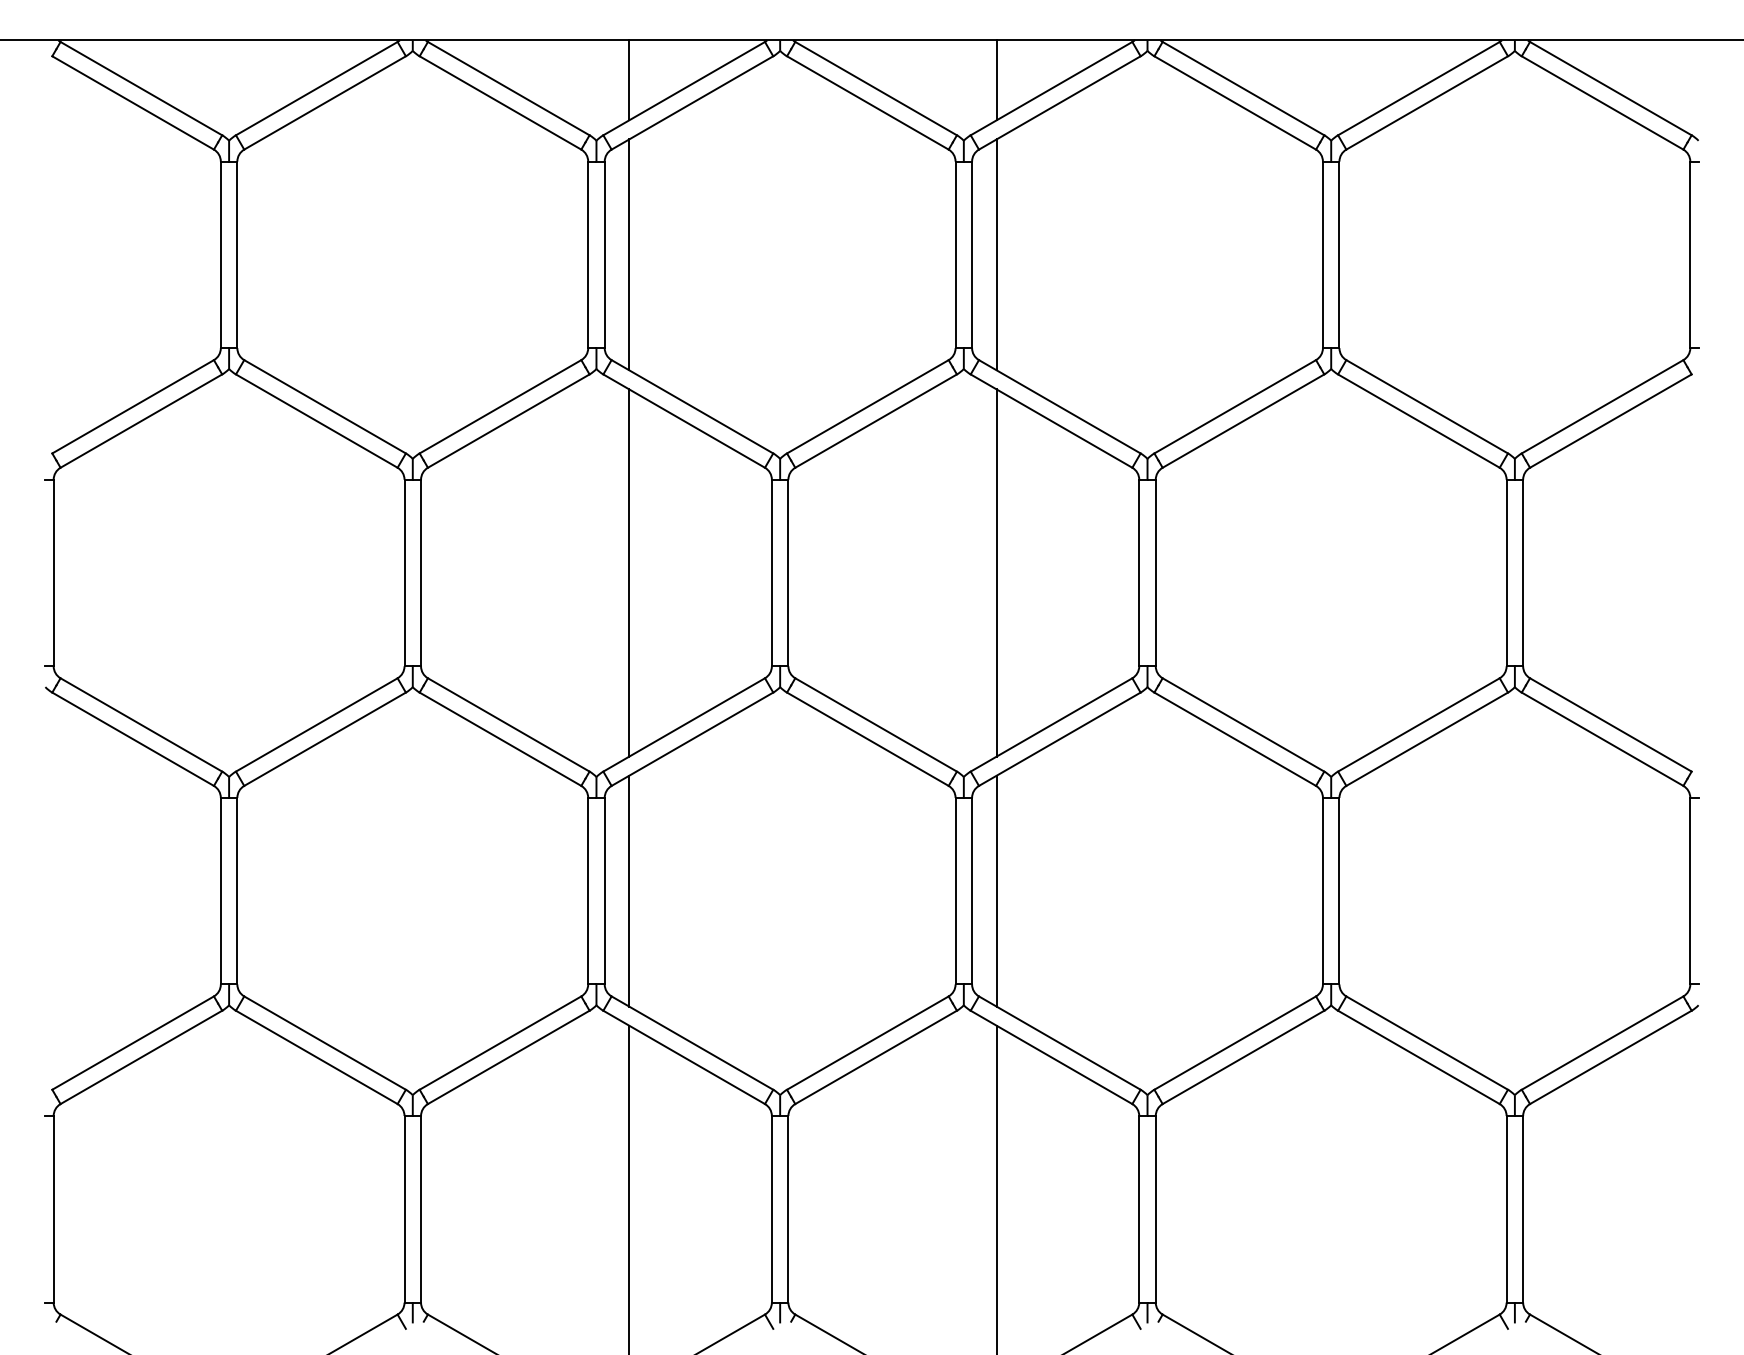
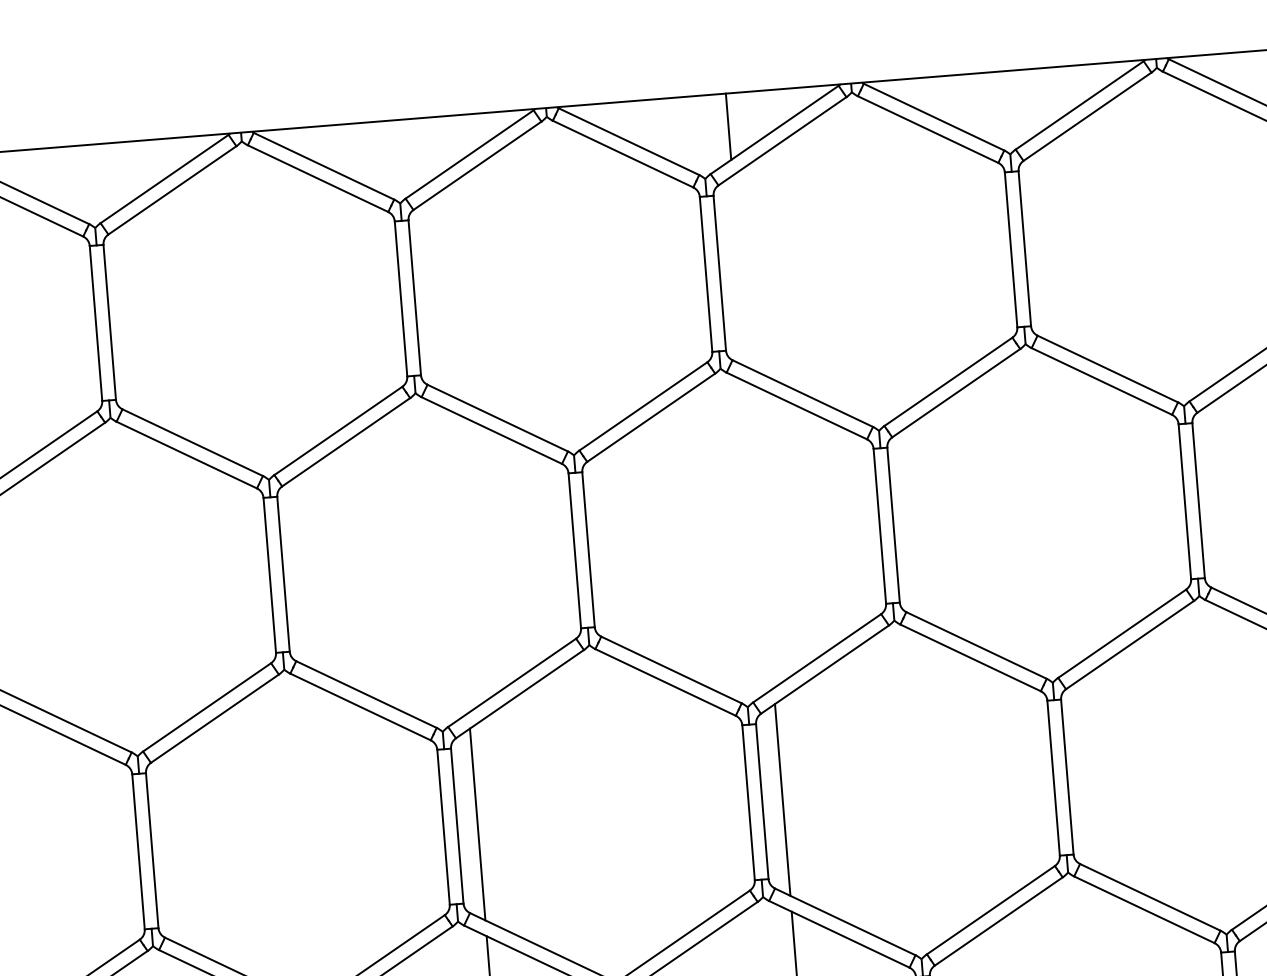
line: (629, 80) -> (423, 151), removed
line: (629, 254) -> (435, 295), removed
line: (996, 254) -> (740, 271), removed
line: (629, 572) -> (456, 559), removed
line: (996, 572) -> (761, 535), removed

